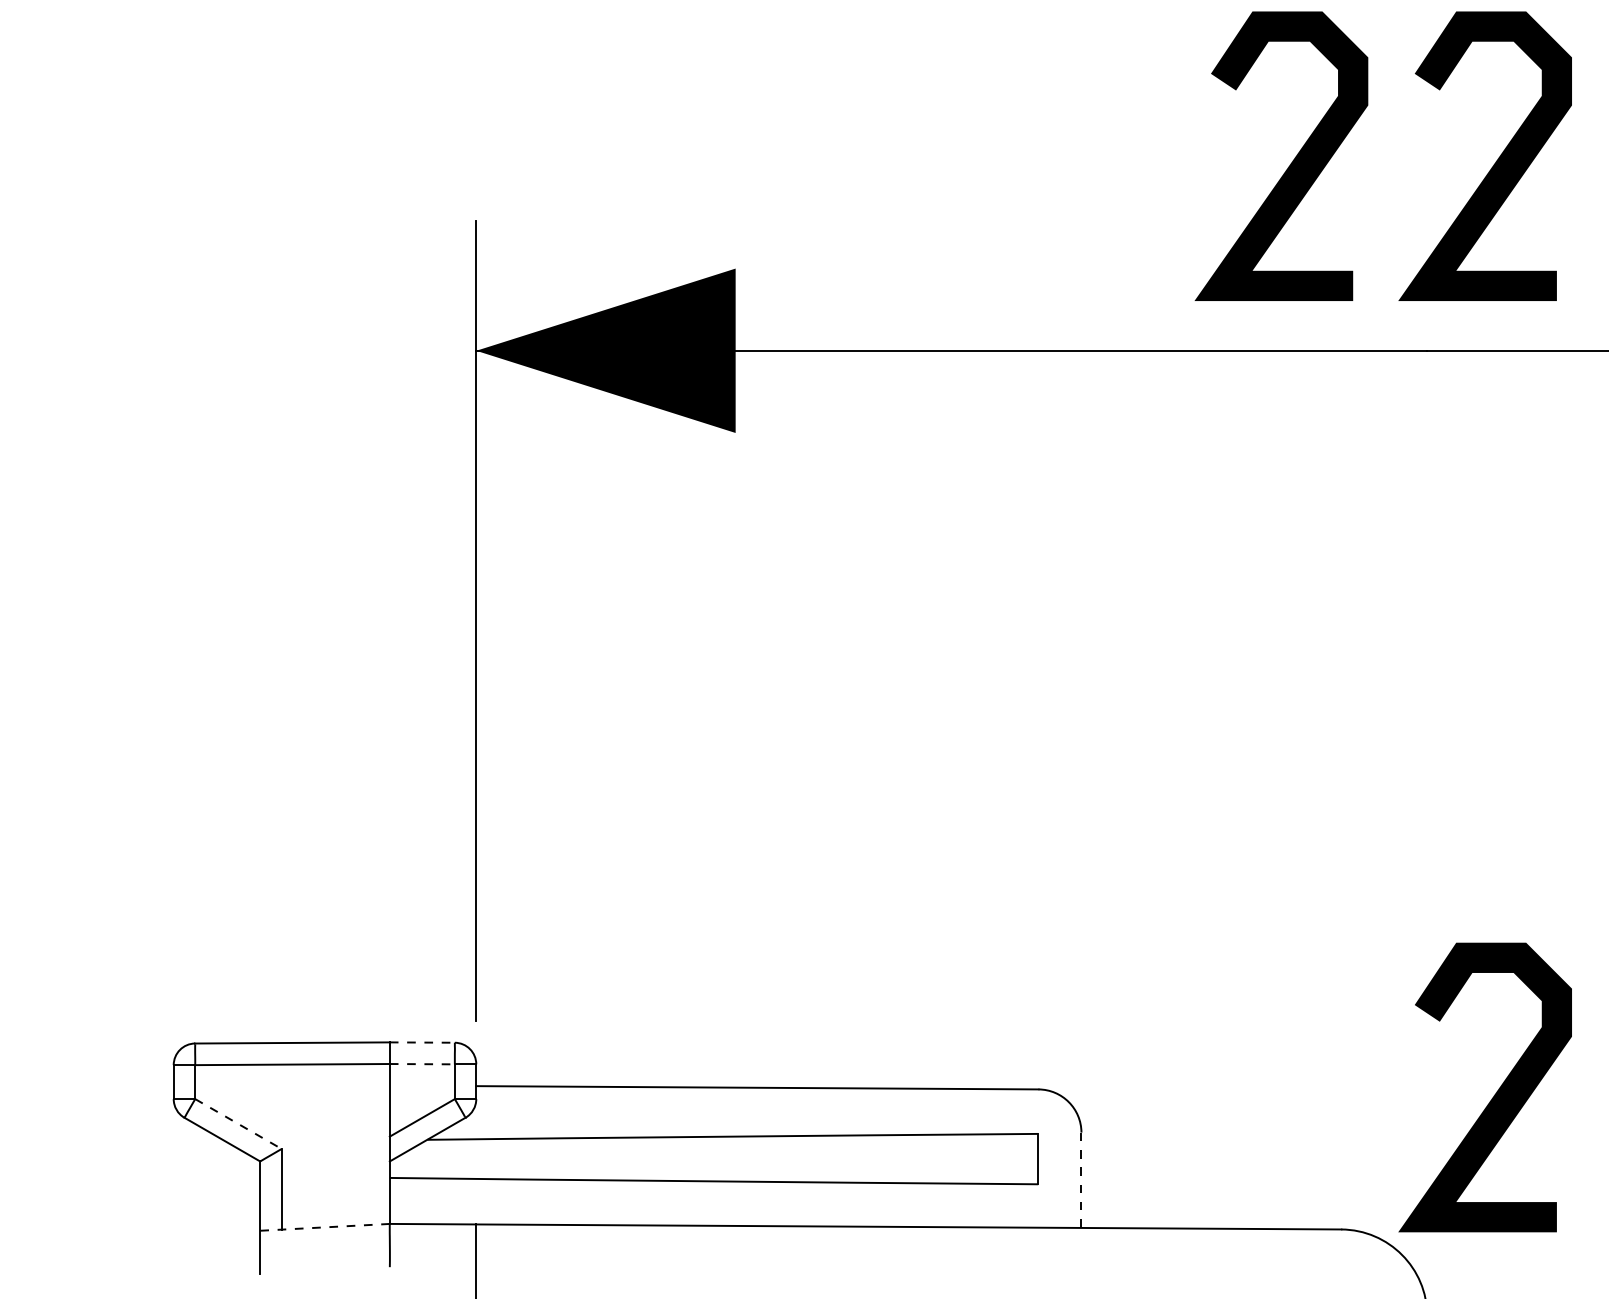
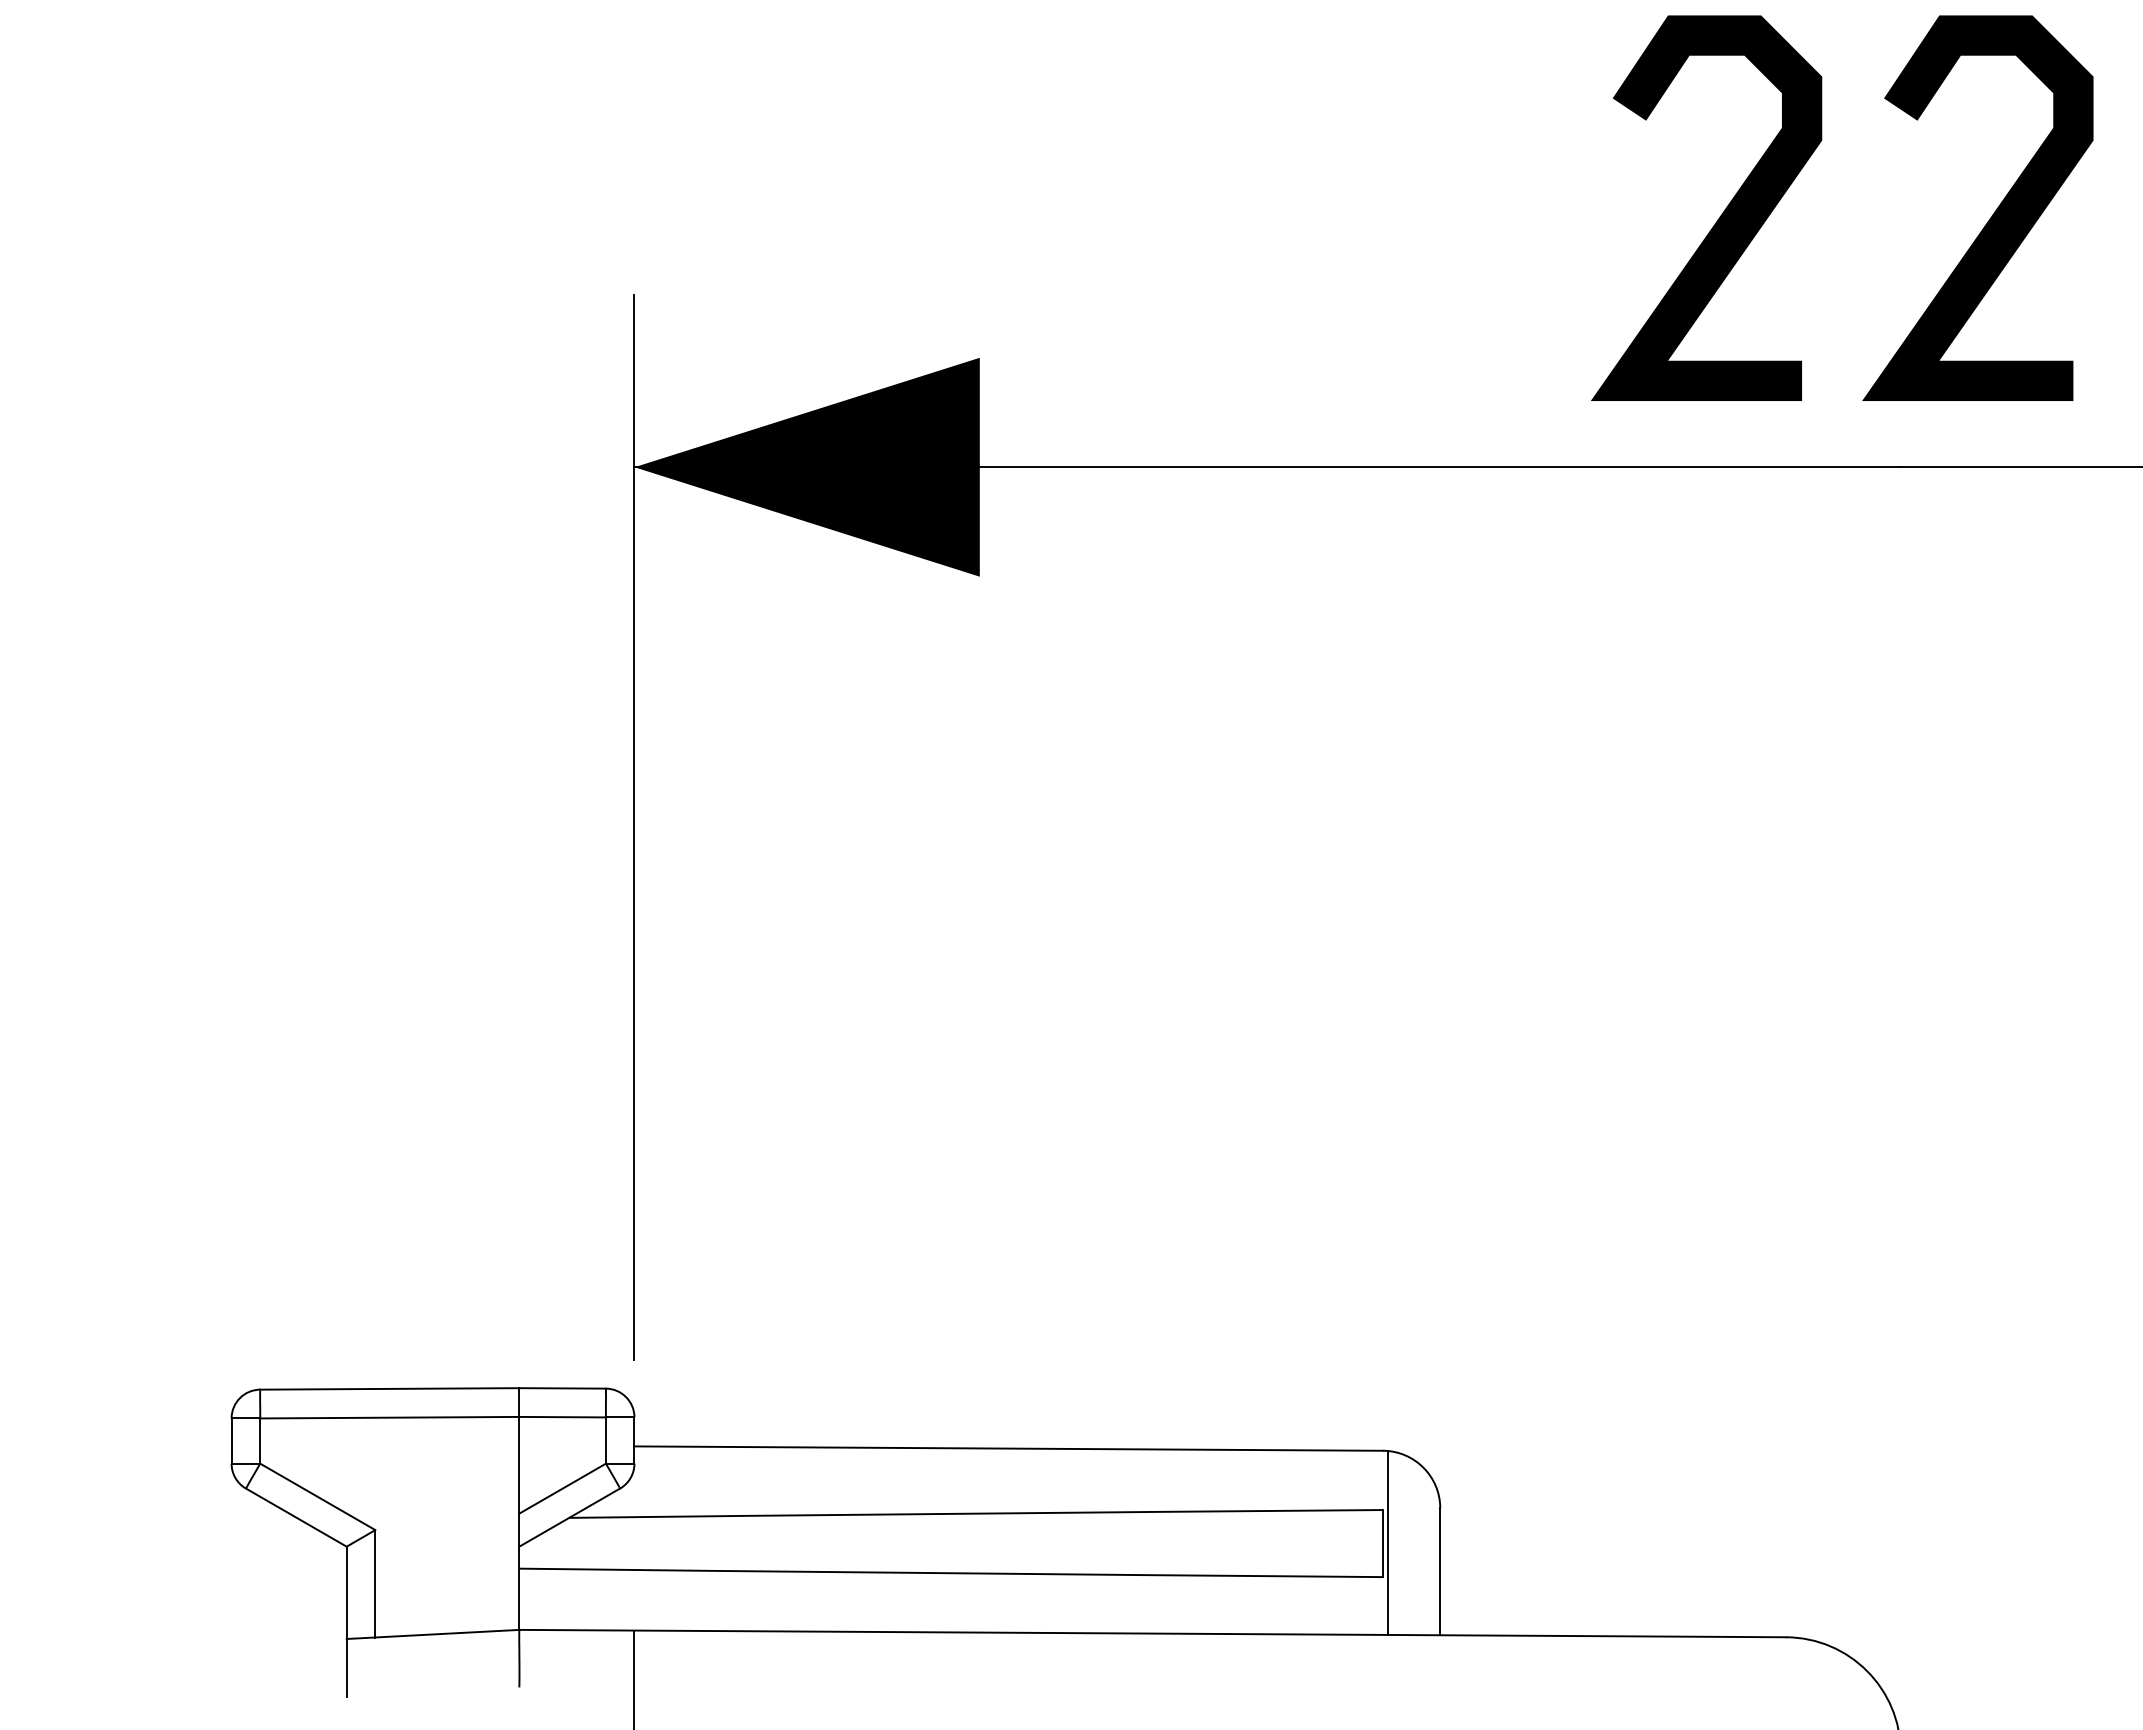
line: (422, 1042) -> (563, 1388), dashed -> solid
line: (422, 1064) -> (563, 1417), dashed -> solid
curve: (1495, 1092) -> (1991, 1455), removed
line: (238, 1124) -> (318, 1497), dashed -> solid
line: (1042, 1158) -> (1388, 1542), added
line: (1081, 1180) -> (1440, 1572), dashed -> solid
line: (324, 1227) -> (432, 1634), dashed -> solid

